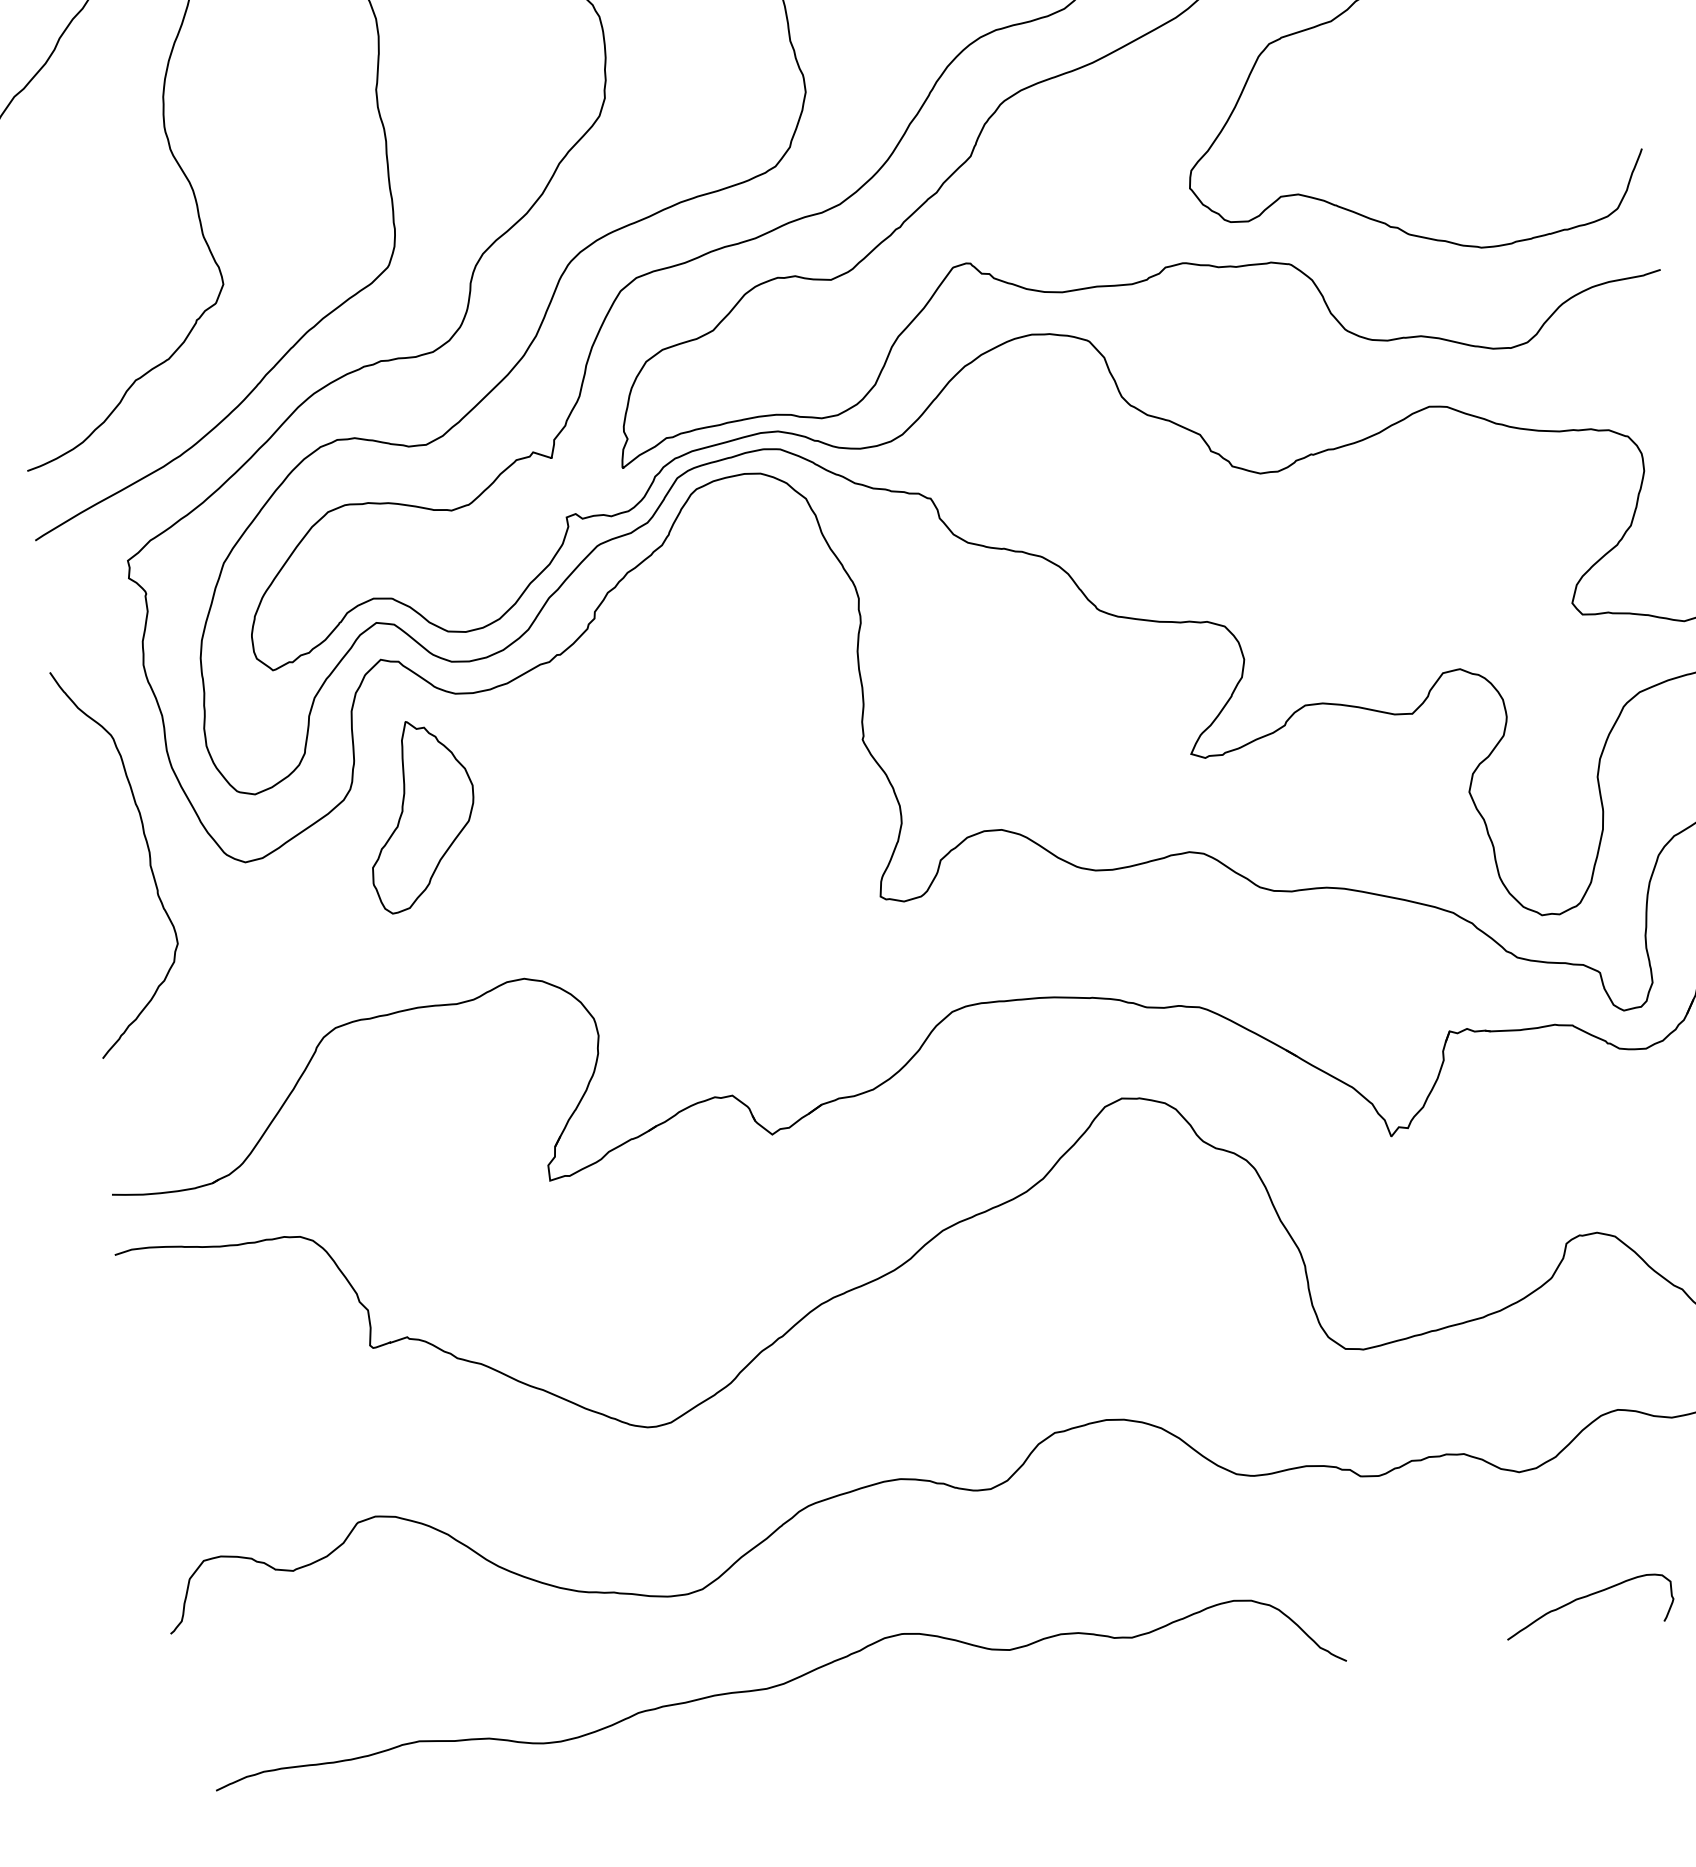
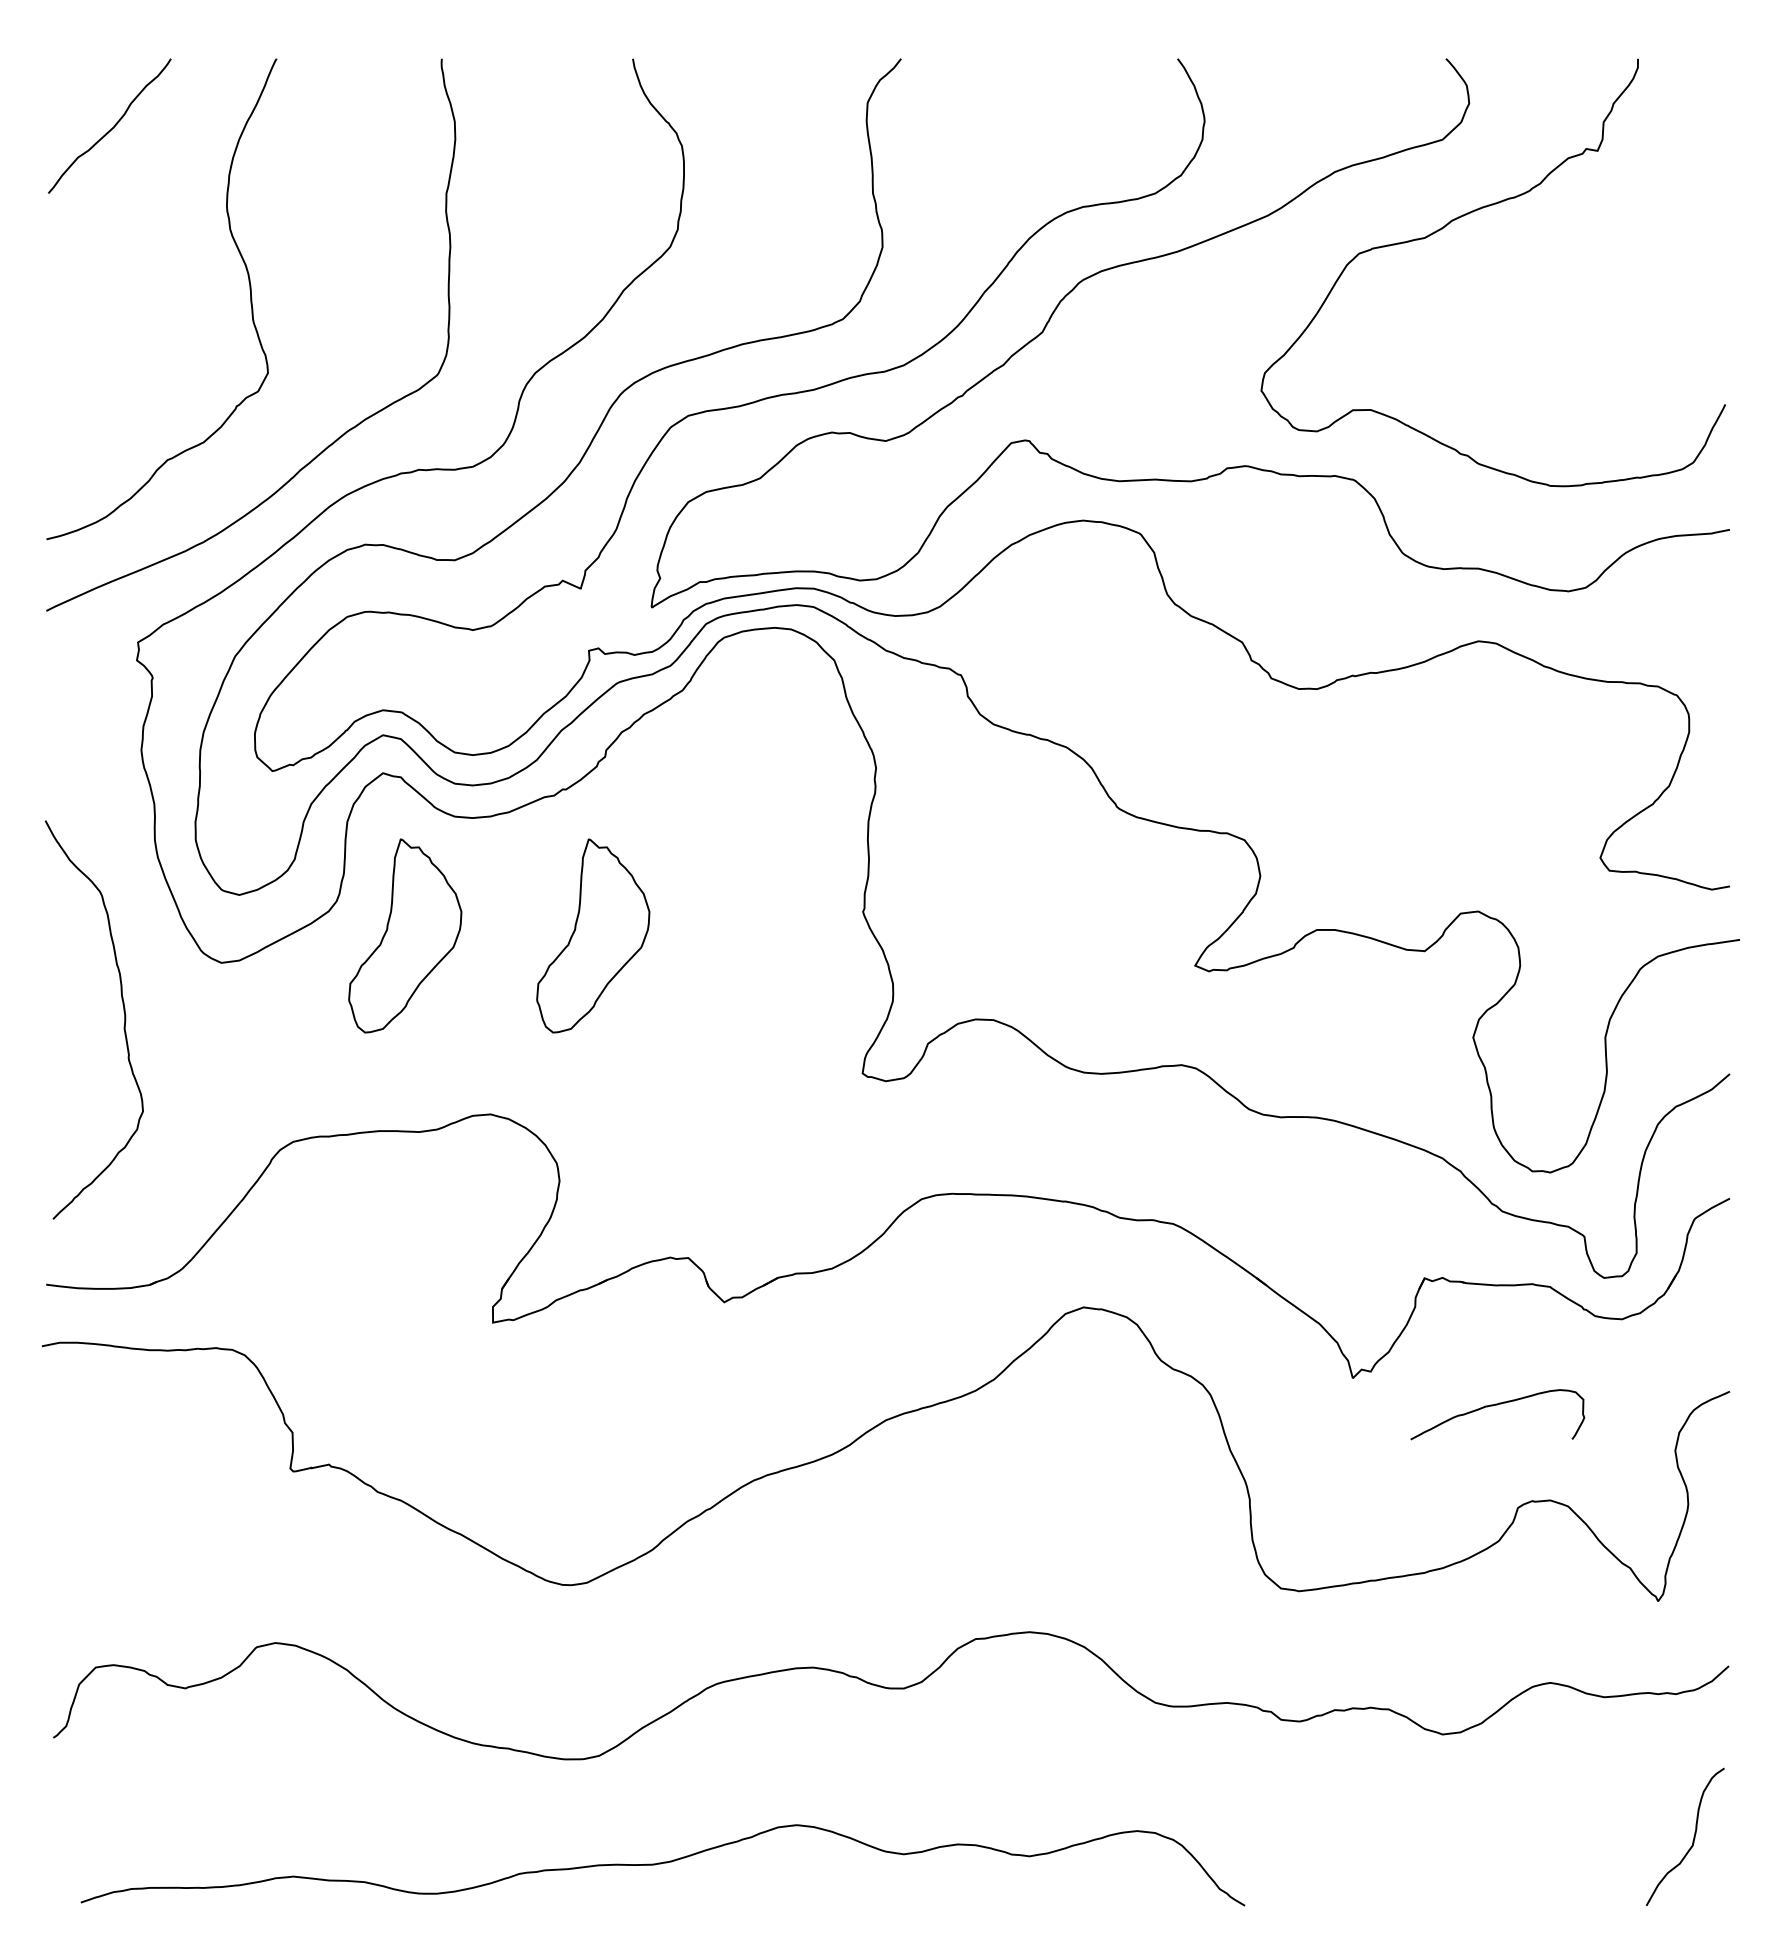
part: (603, 793) -> (593, 935), added
curve: (149, 863) -> (123, 1026), moved
curve: (1584, 1598) -> (1493, 1406), moved

